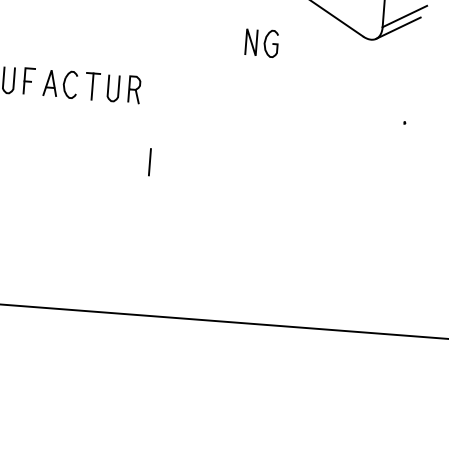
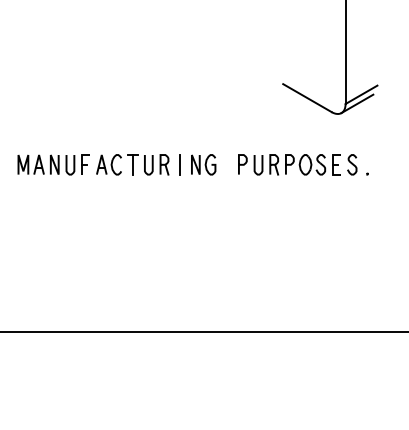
part: (261, 42) -> (203, 164), moved
part: (312, 103) -> (297, 164), added
line: (149, 161) -> (179, 164), moved

